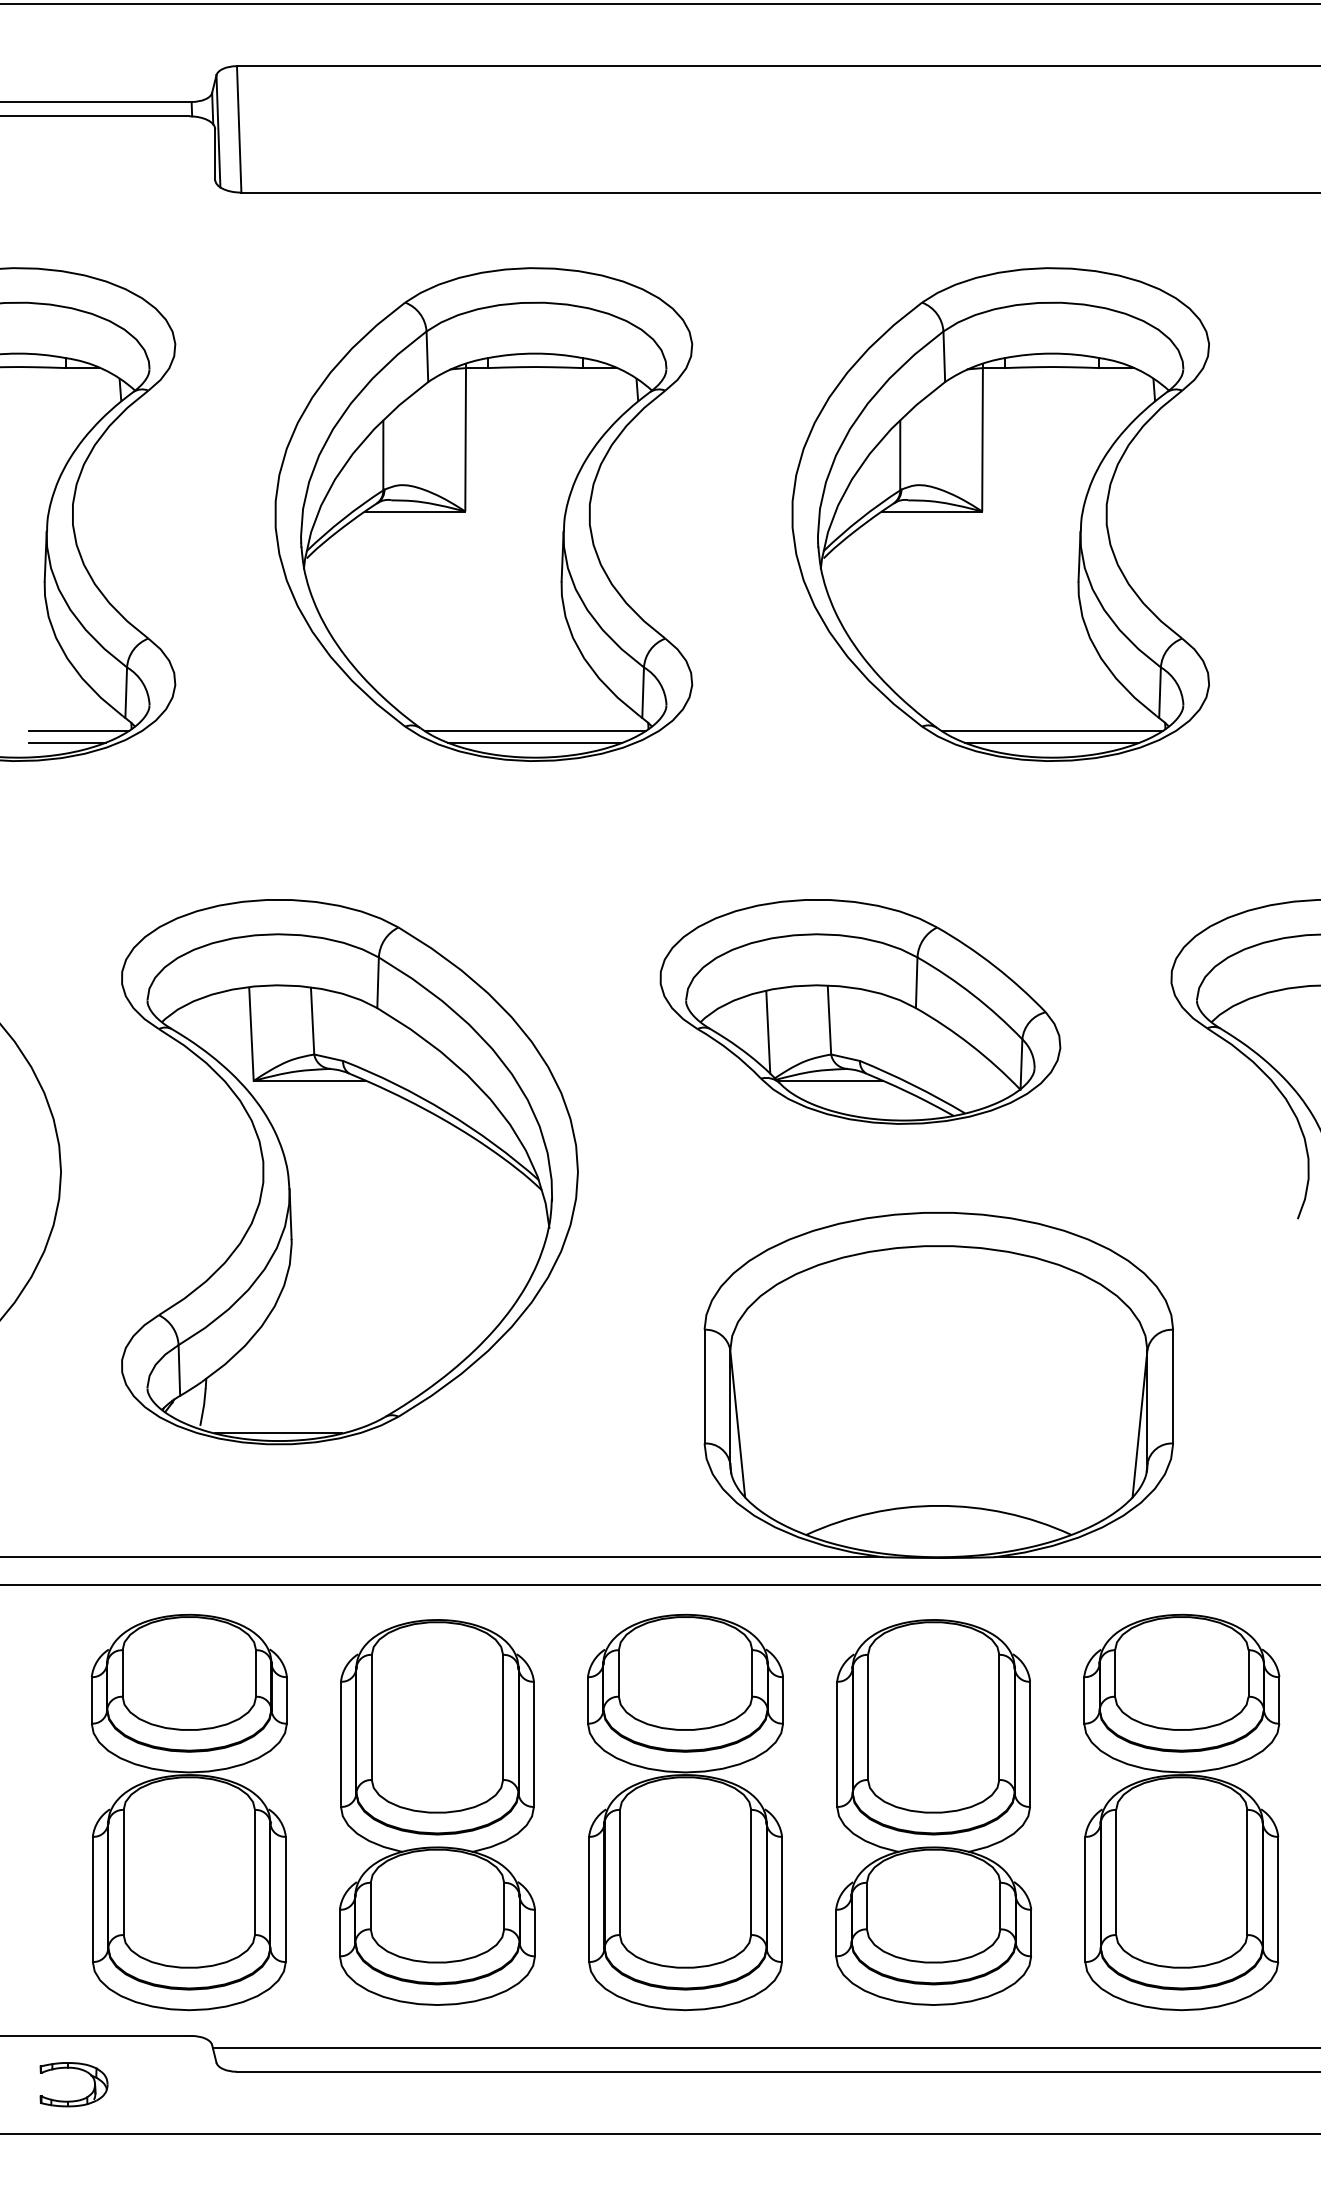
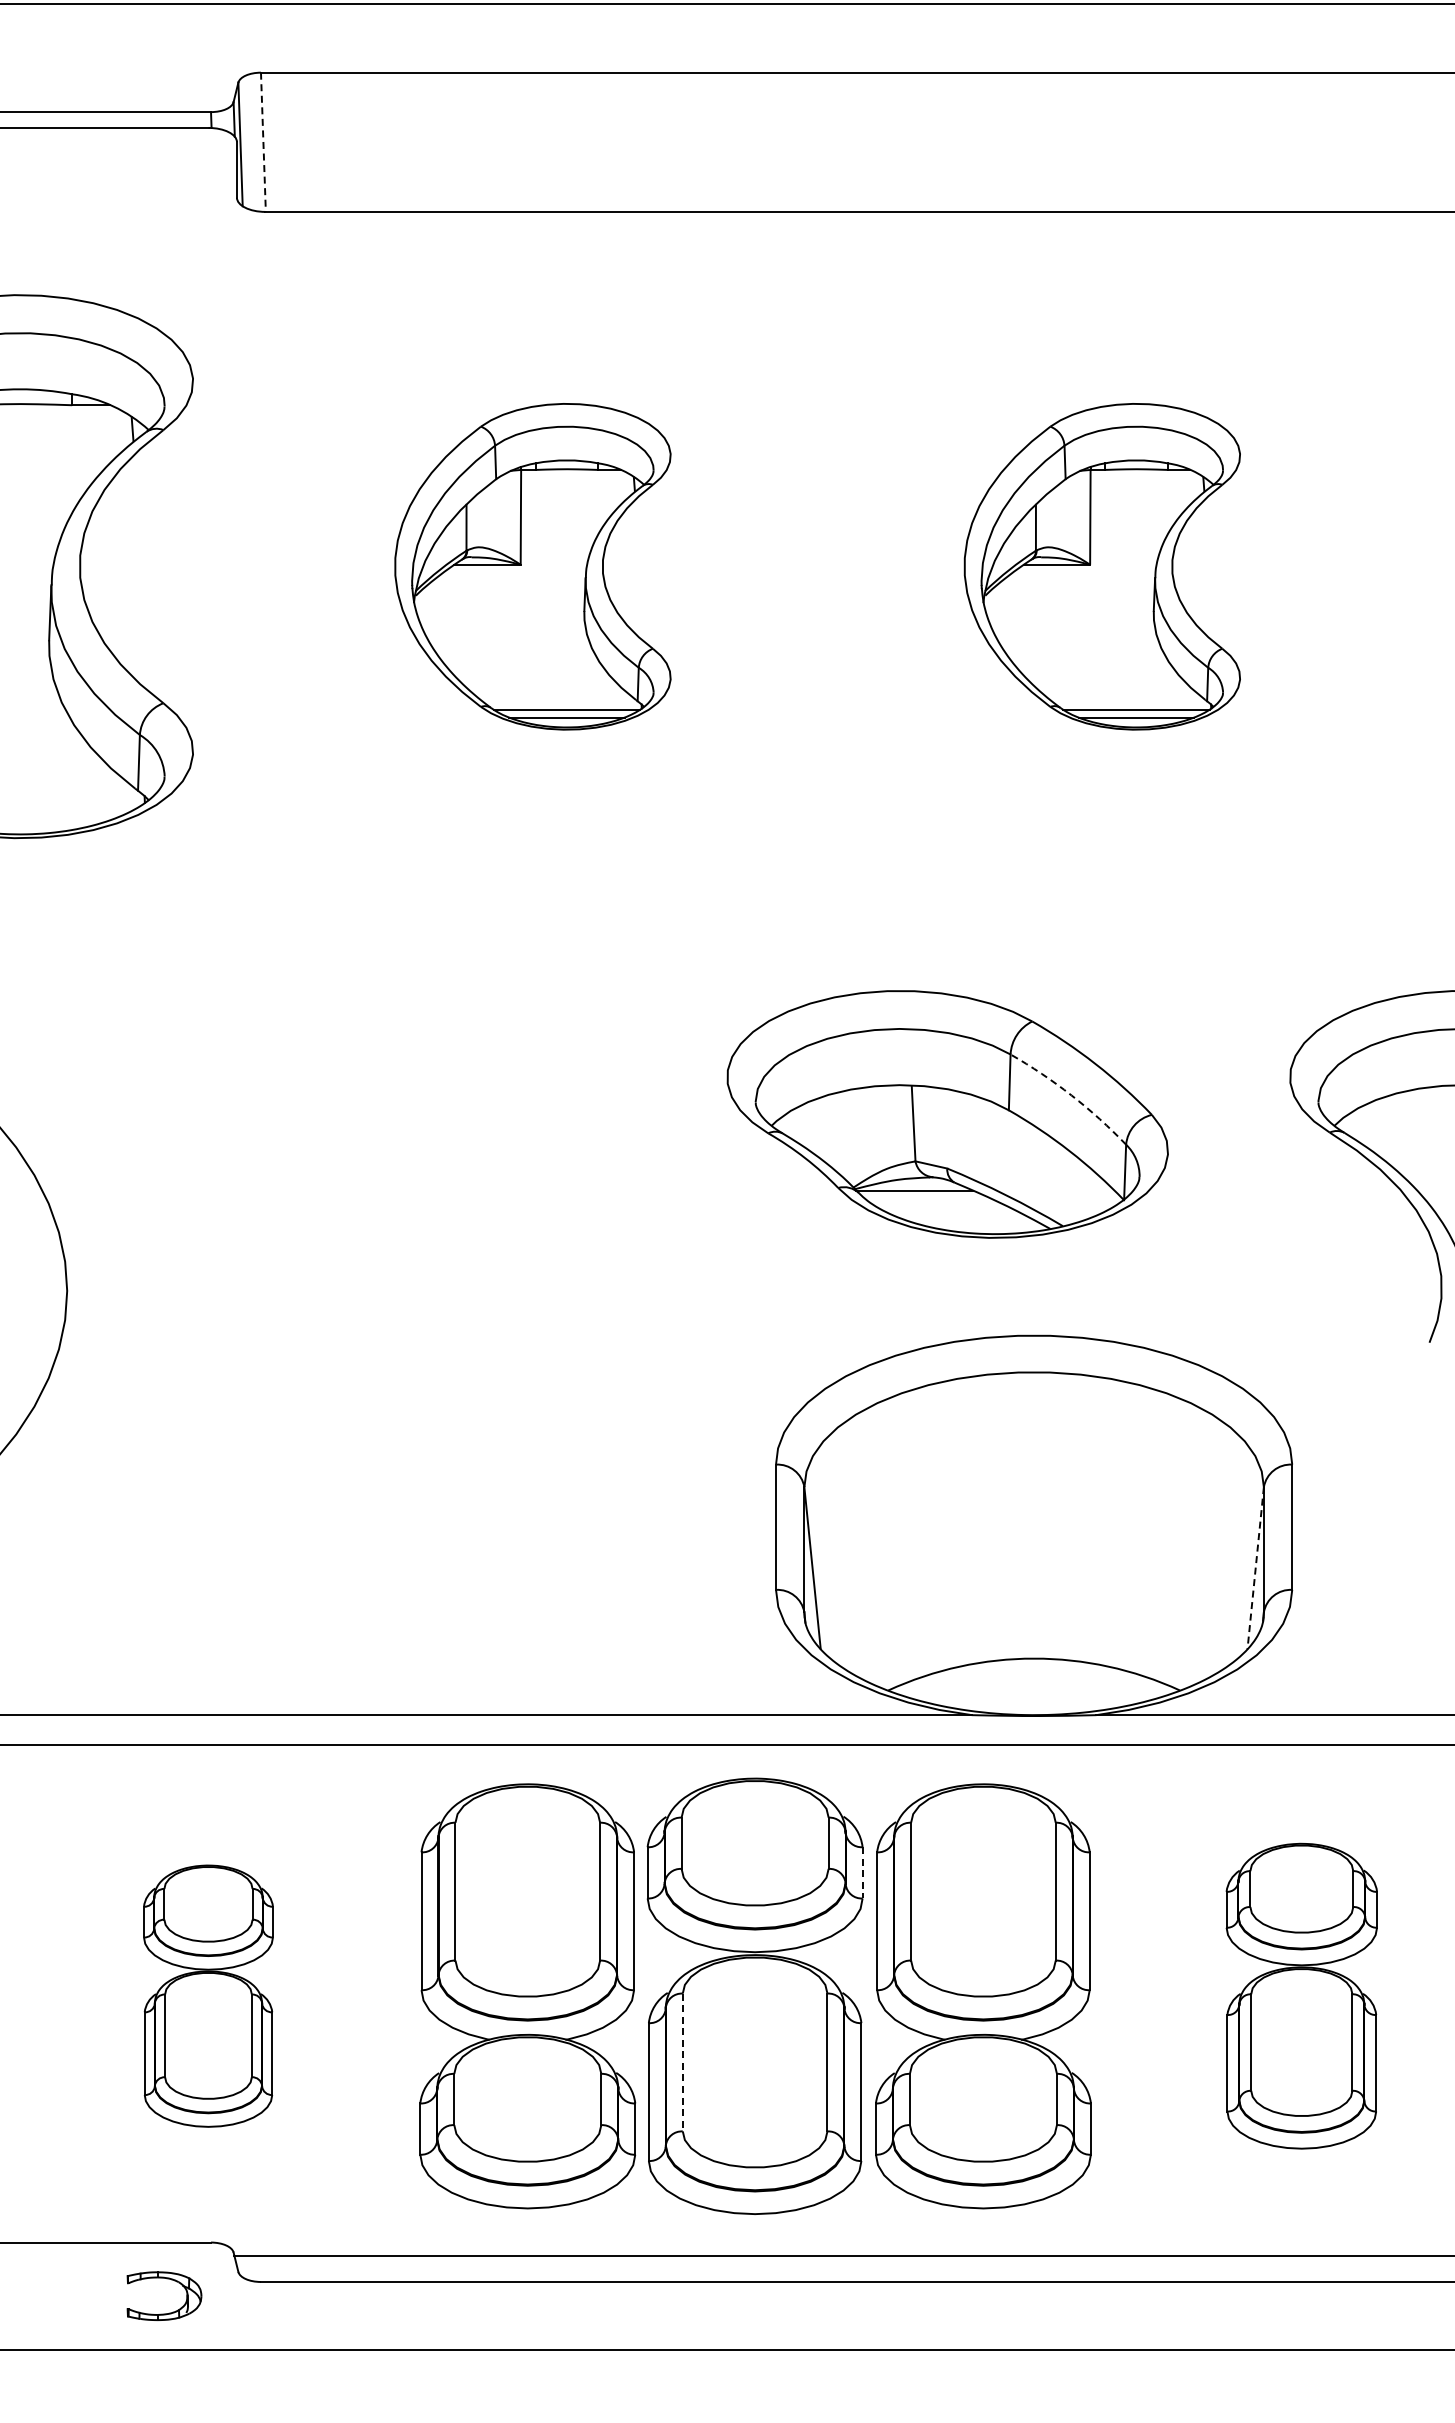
line: (239, 129) -> (263, 142), solid -> dashed
part: (483, 514) -> (532, 566), size x0.6
part: (1000, 514) -> (1102, 566), size x0.6
line: (78, 730) -> (86, 804), removed
line: (66, 742) -> (73, 817), removed
arc: (972, 994) -> (1071, 1095), solid -> dashed
line: (768, 1031) -> (846, 1136), removed
part: (350, 1171) -> (385, 1290), removed
line: (1139, 1424) -> (1255, 1568), solid -> dashed
line: (783, 1700) -> (862, 1872), solid -> dashed
part: (189, 1811) -> (208, 1995), size x0.6
part: (1181, 1811) -> (1301, 1995), size x0.7
part: (437, 1812) -> (527, 1996), moved
part: (933, 1812) -> (983, 1996), moved
line: (619, 1872) -> (682, 2062), solid -> dashed
part: (76, 2069) -> (167, 2279), moved

